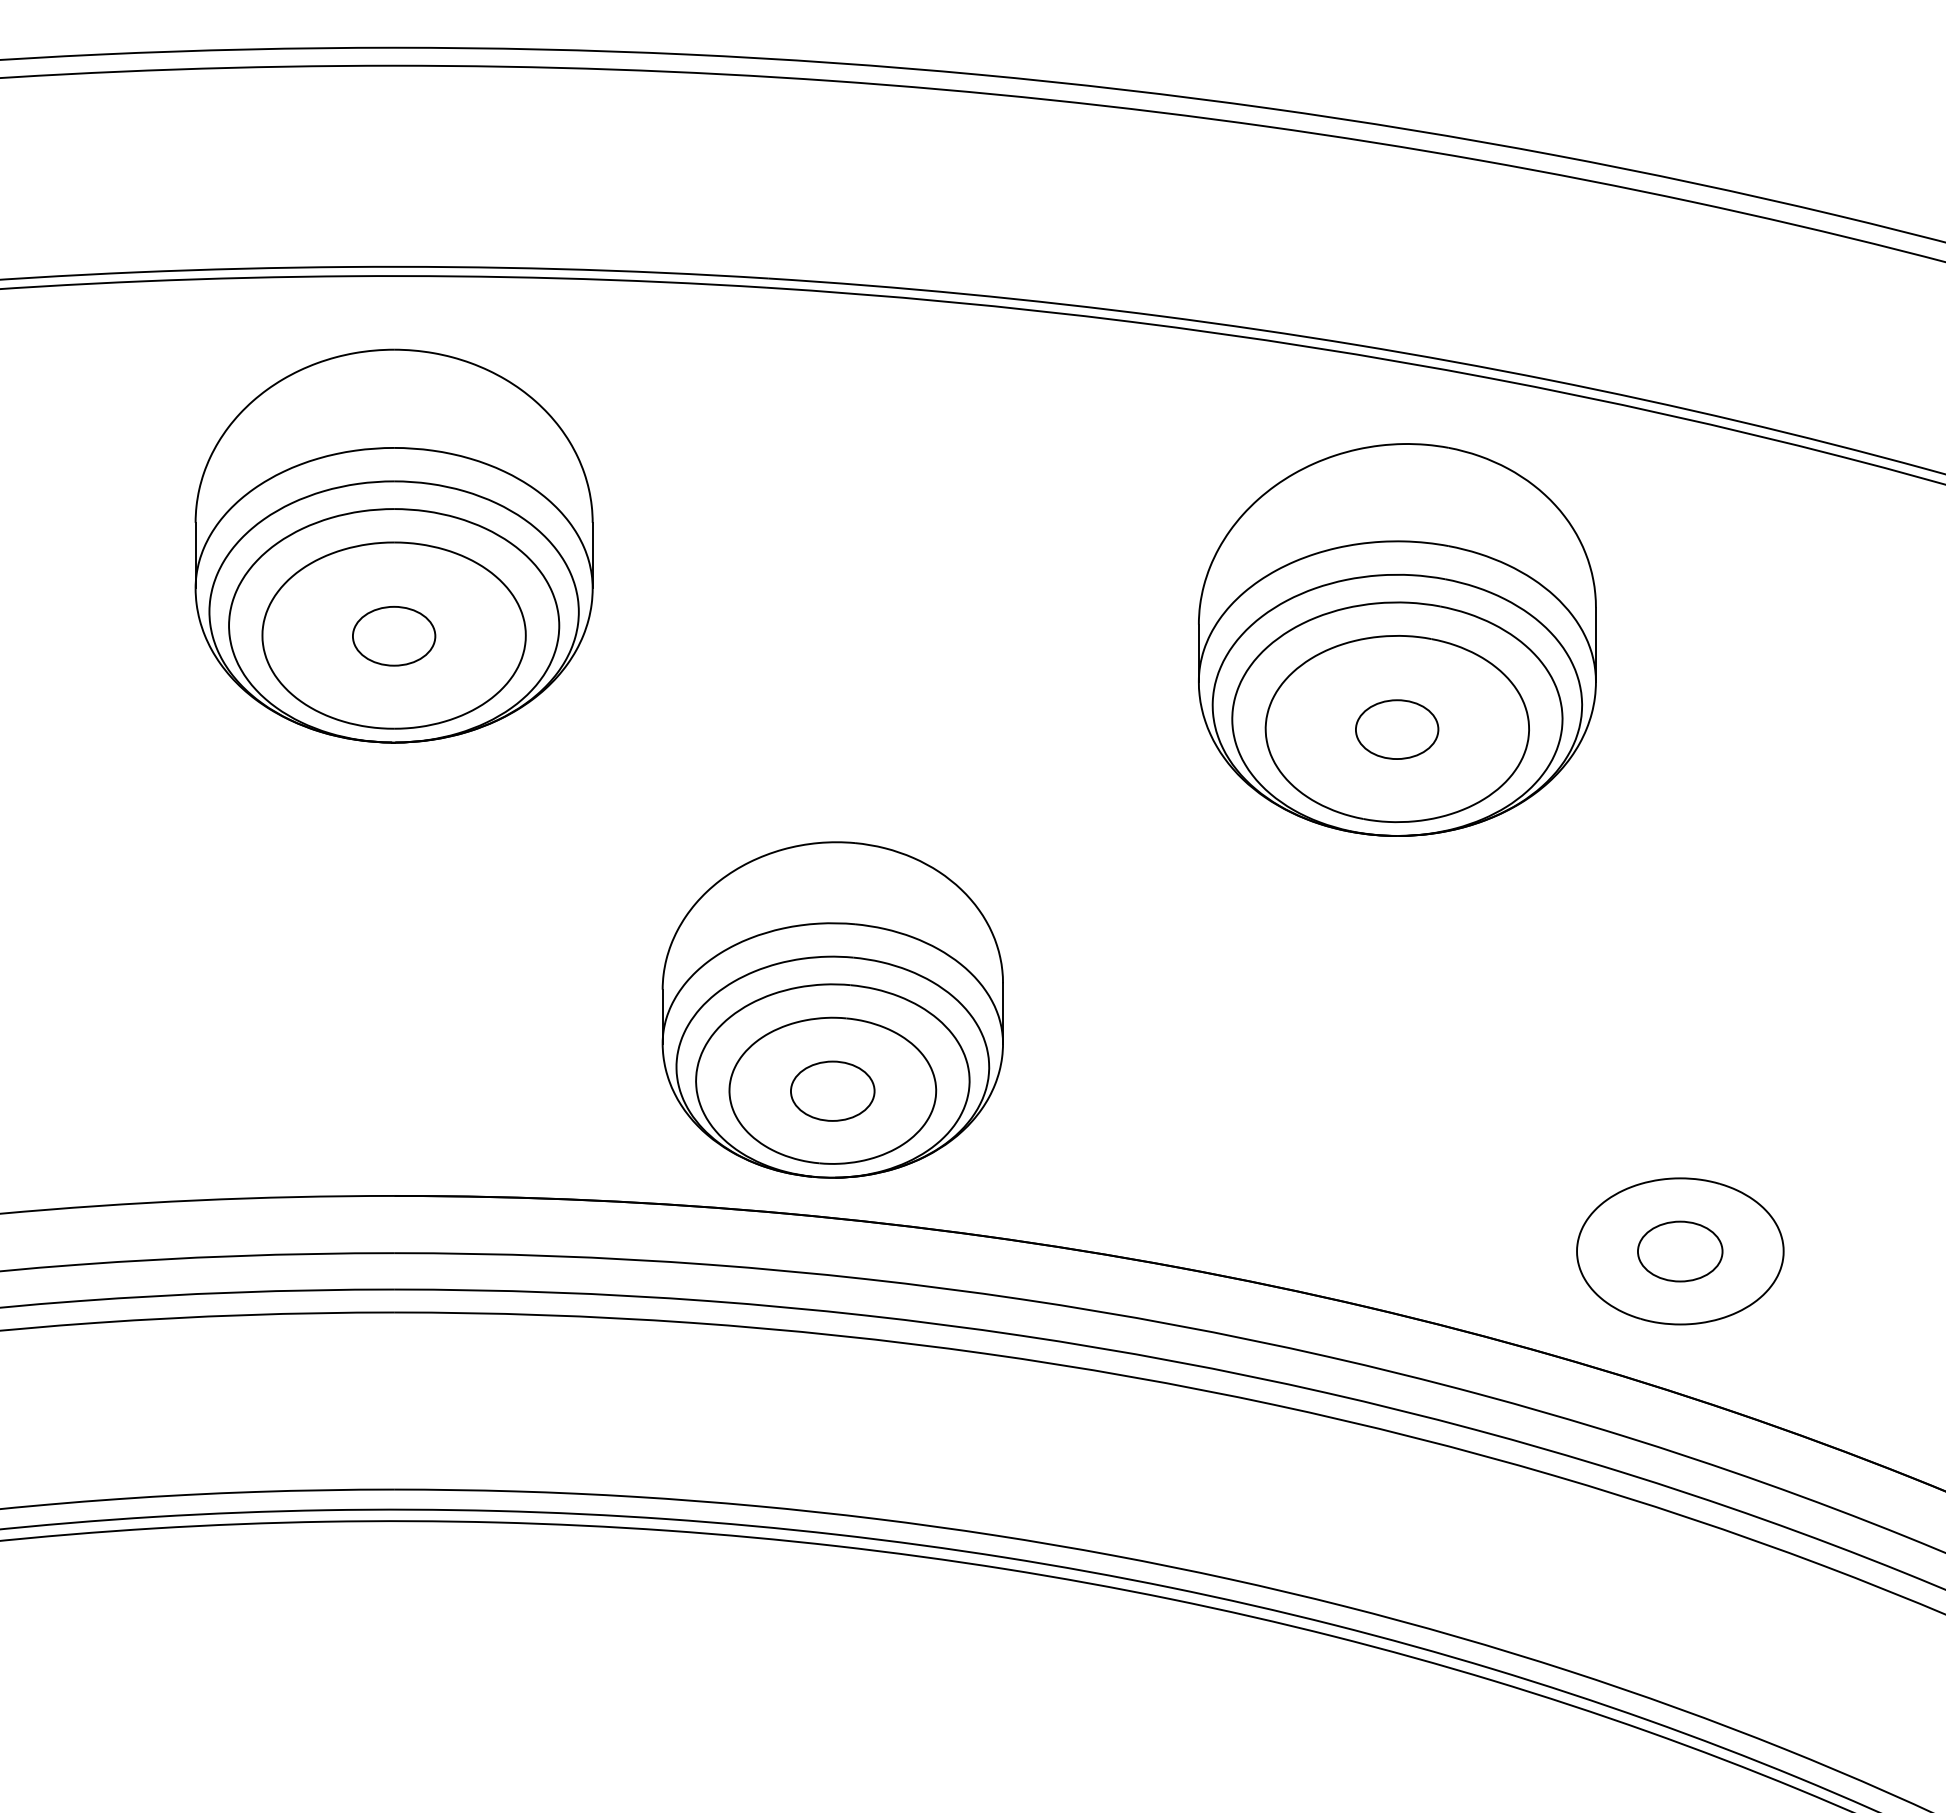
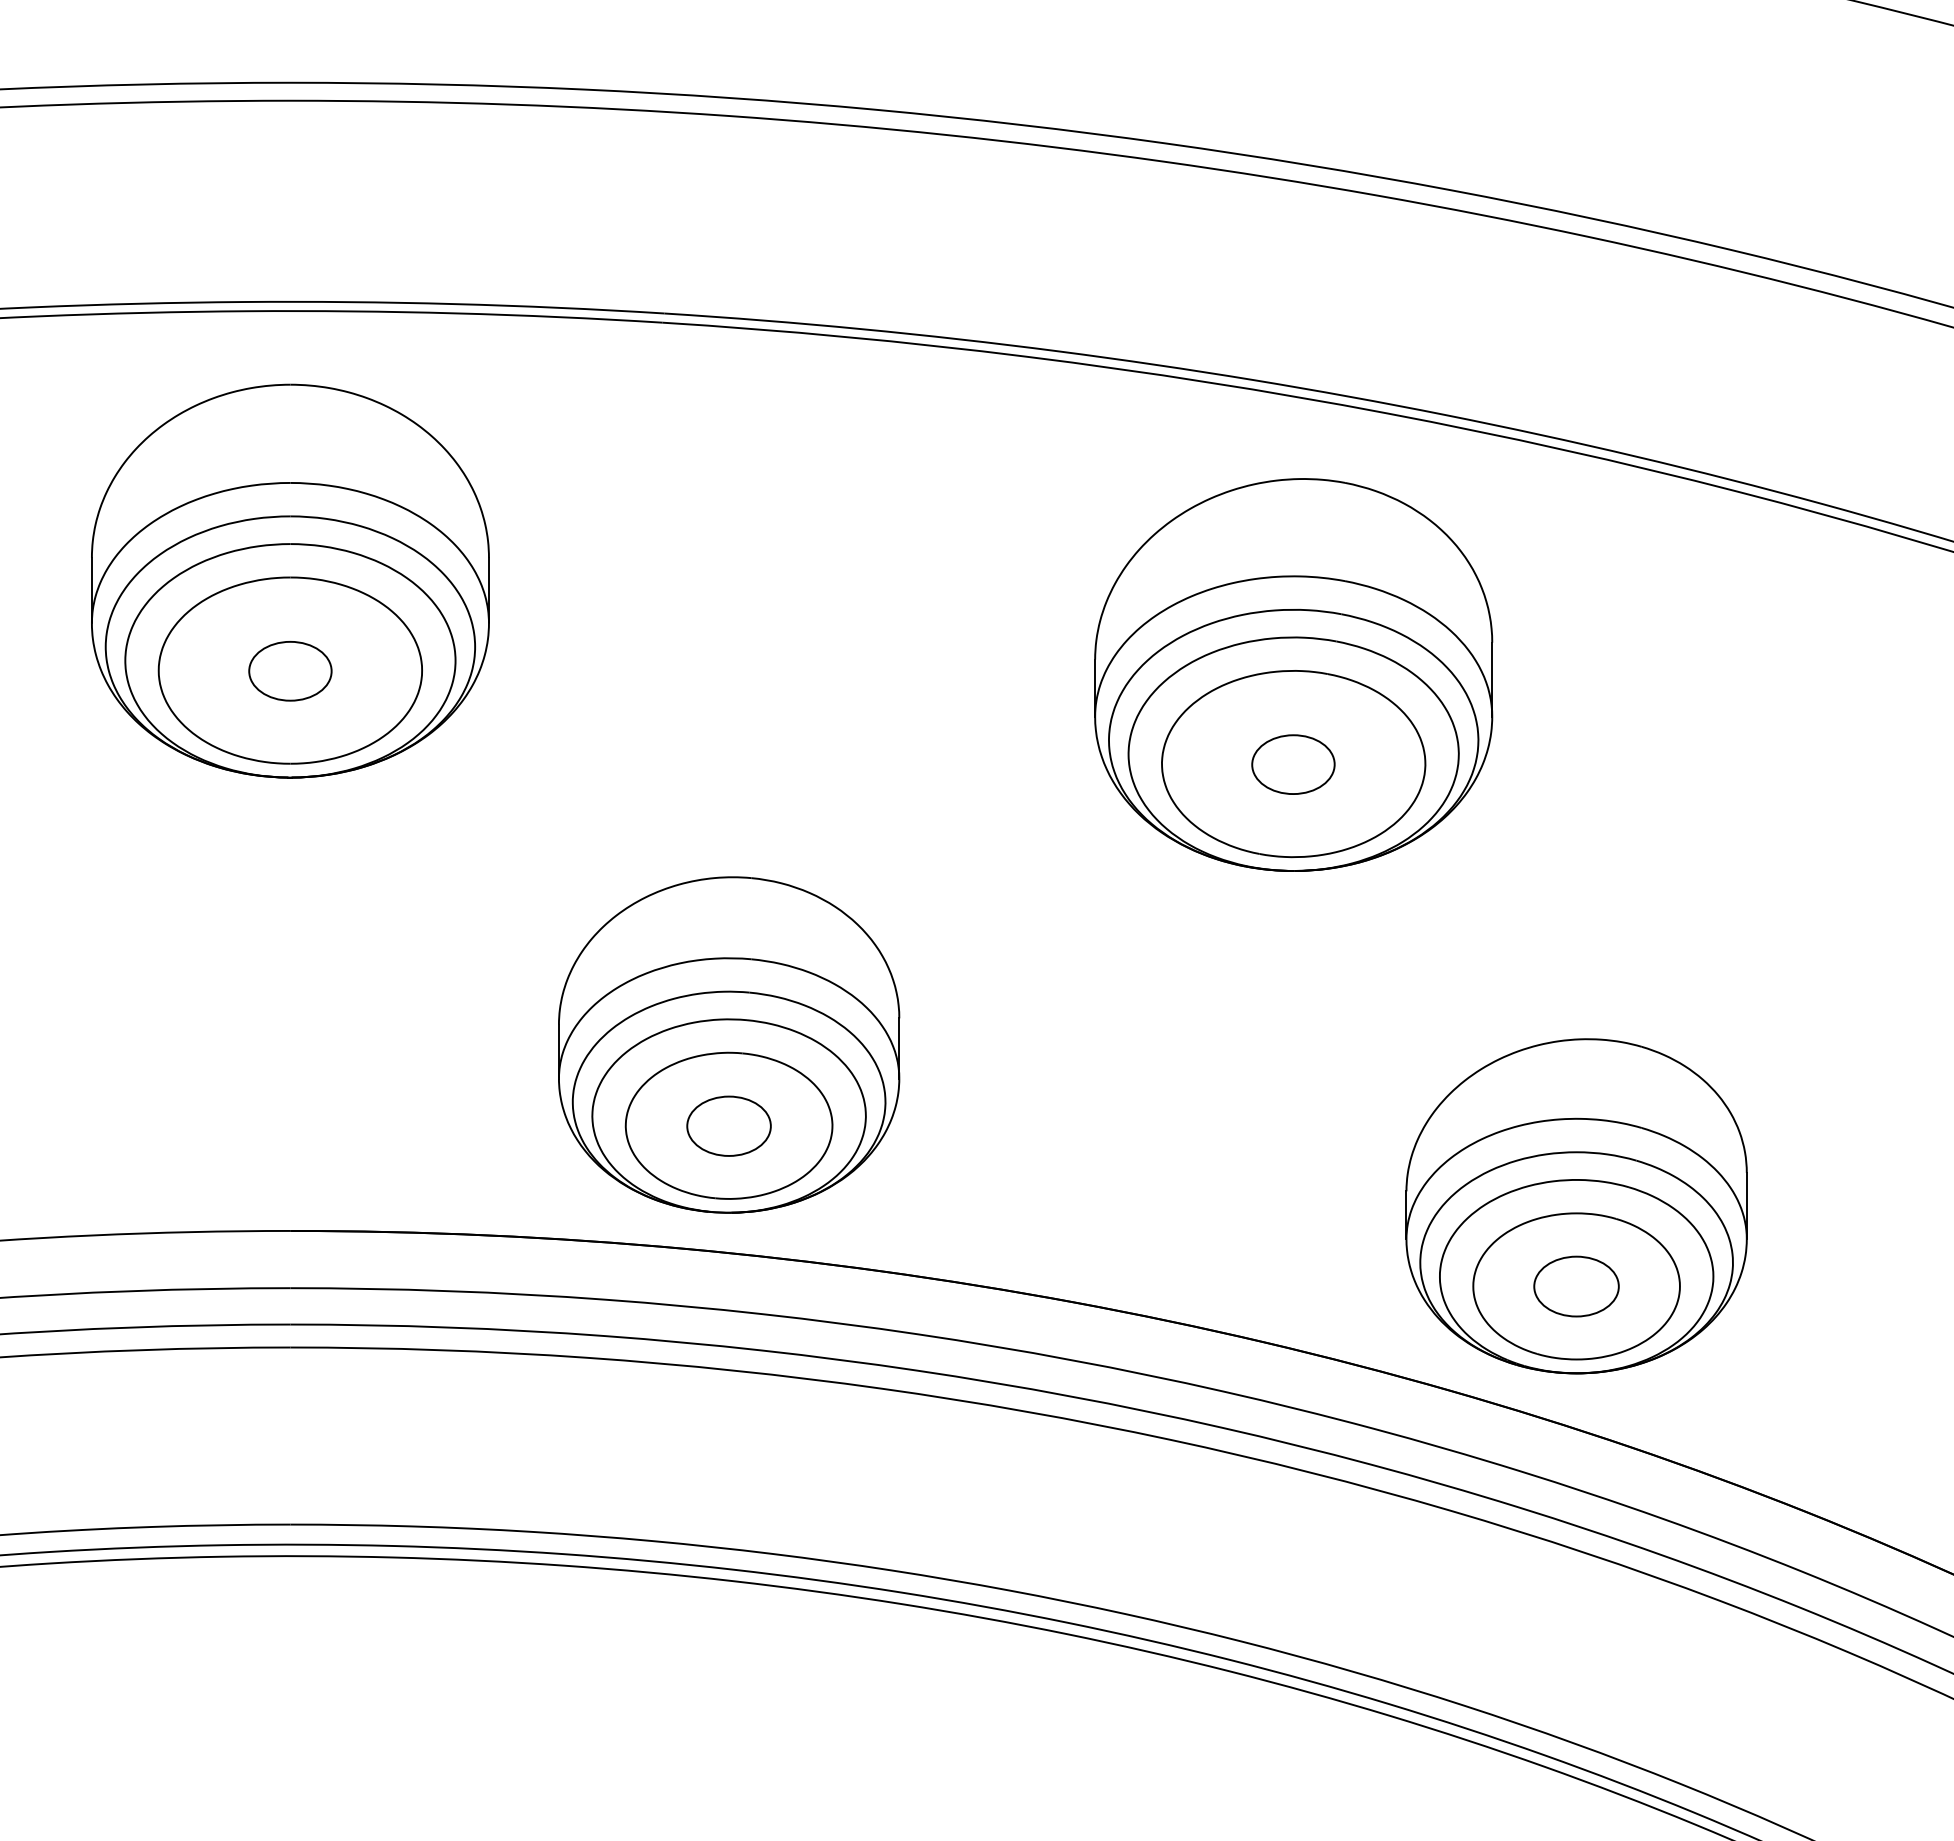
part: (1680, 1171) -> (1576, 1206), added

